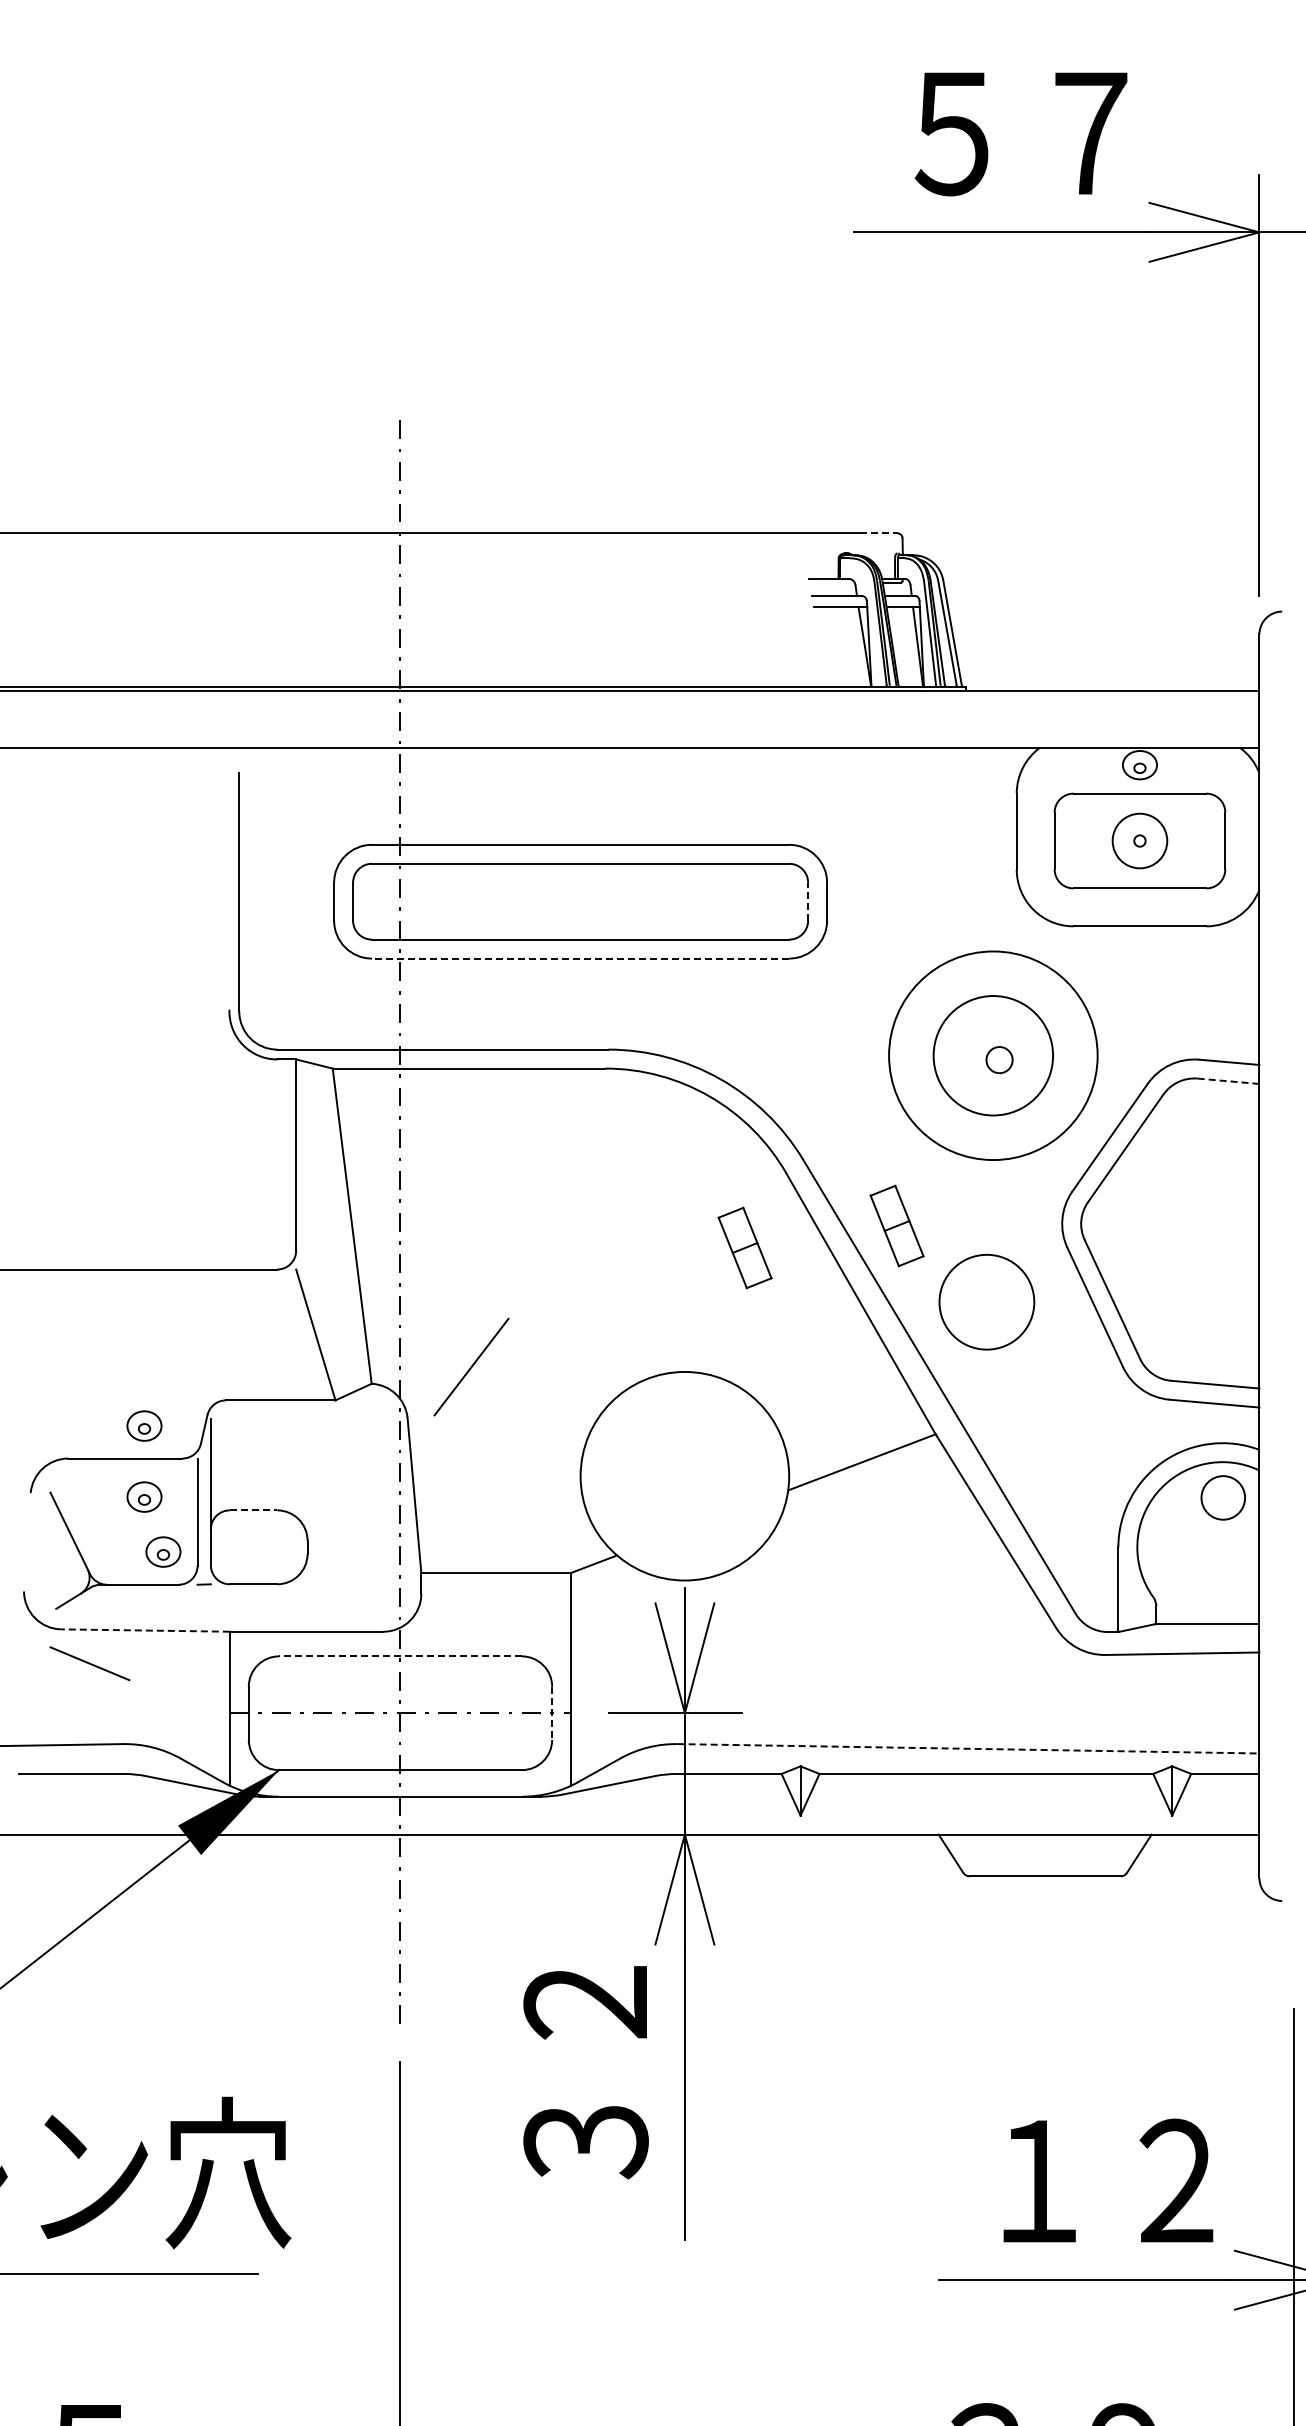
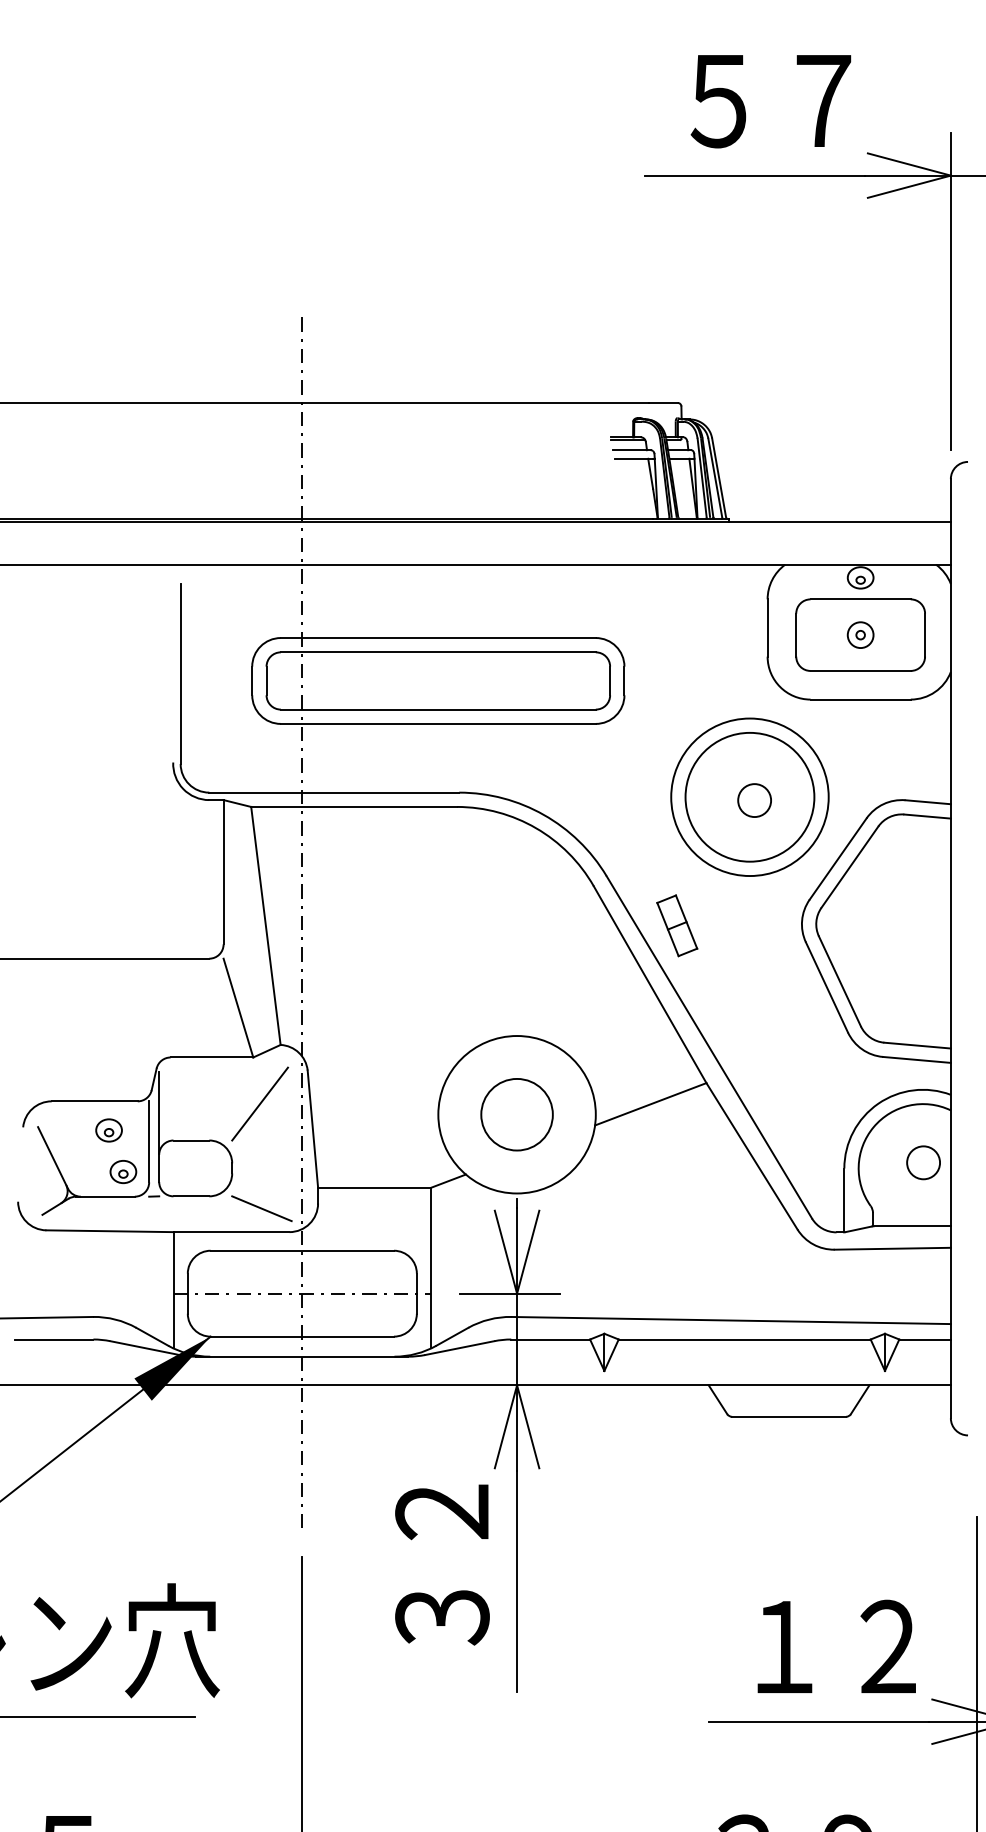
line: (879, 533) -> (664, 402), dashed -> solid
line: (831, 582) -> (627, 439), added
circle: (1139, 840) -> (860, 634), size x0.62
line: (808, 901) -> (610, 680), dashed -> solid
line: (580, 958) -> (438, 723), dashed -> solid
circle: (993, 1055) -> (750, 797), size x1.43
circle: (999, 1059) -> (754, 800), size x1.67
line: (1228, 1081) -> (927, 816), dashed -> solid
part: (744, 1247) -> (562, 942), removed
circle: (986, 1302) -> (516, 1114), moved
line: (471, 1366) -> (260, 1103), moved
part: (144, 1425) -> (109, 1076), removed
circle: (1222, 1497) -> (922, 1162), moved
line: (253, 1510) -> (191, 1140), dashed -> solid
line: (145, 1630) -> (109, 1231), dashed -> solid
line: (399, 1656) -> (301, 1250), dashed -> solid
line: (89, 1663) -> (261, 1208), moved
line: (552, 1713) -> (417, 1293), dashed -> solid
line: (968, 1748) -> (731, 1320), dashed -> solid

